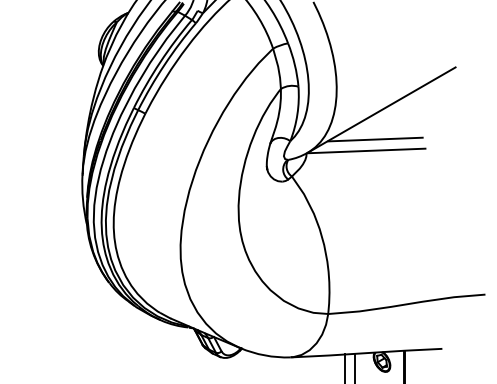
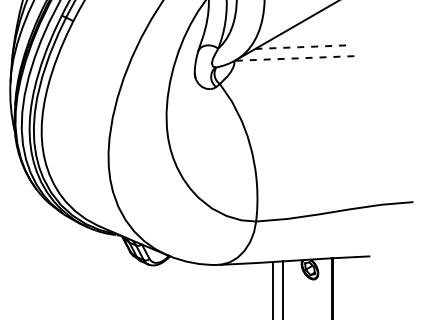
line: (373, 139) -> (301, 47), solid -> dashed
line: (367, 150) -> (295, 58), solid -> dashed

